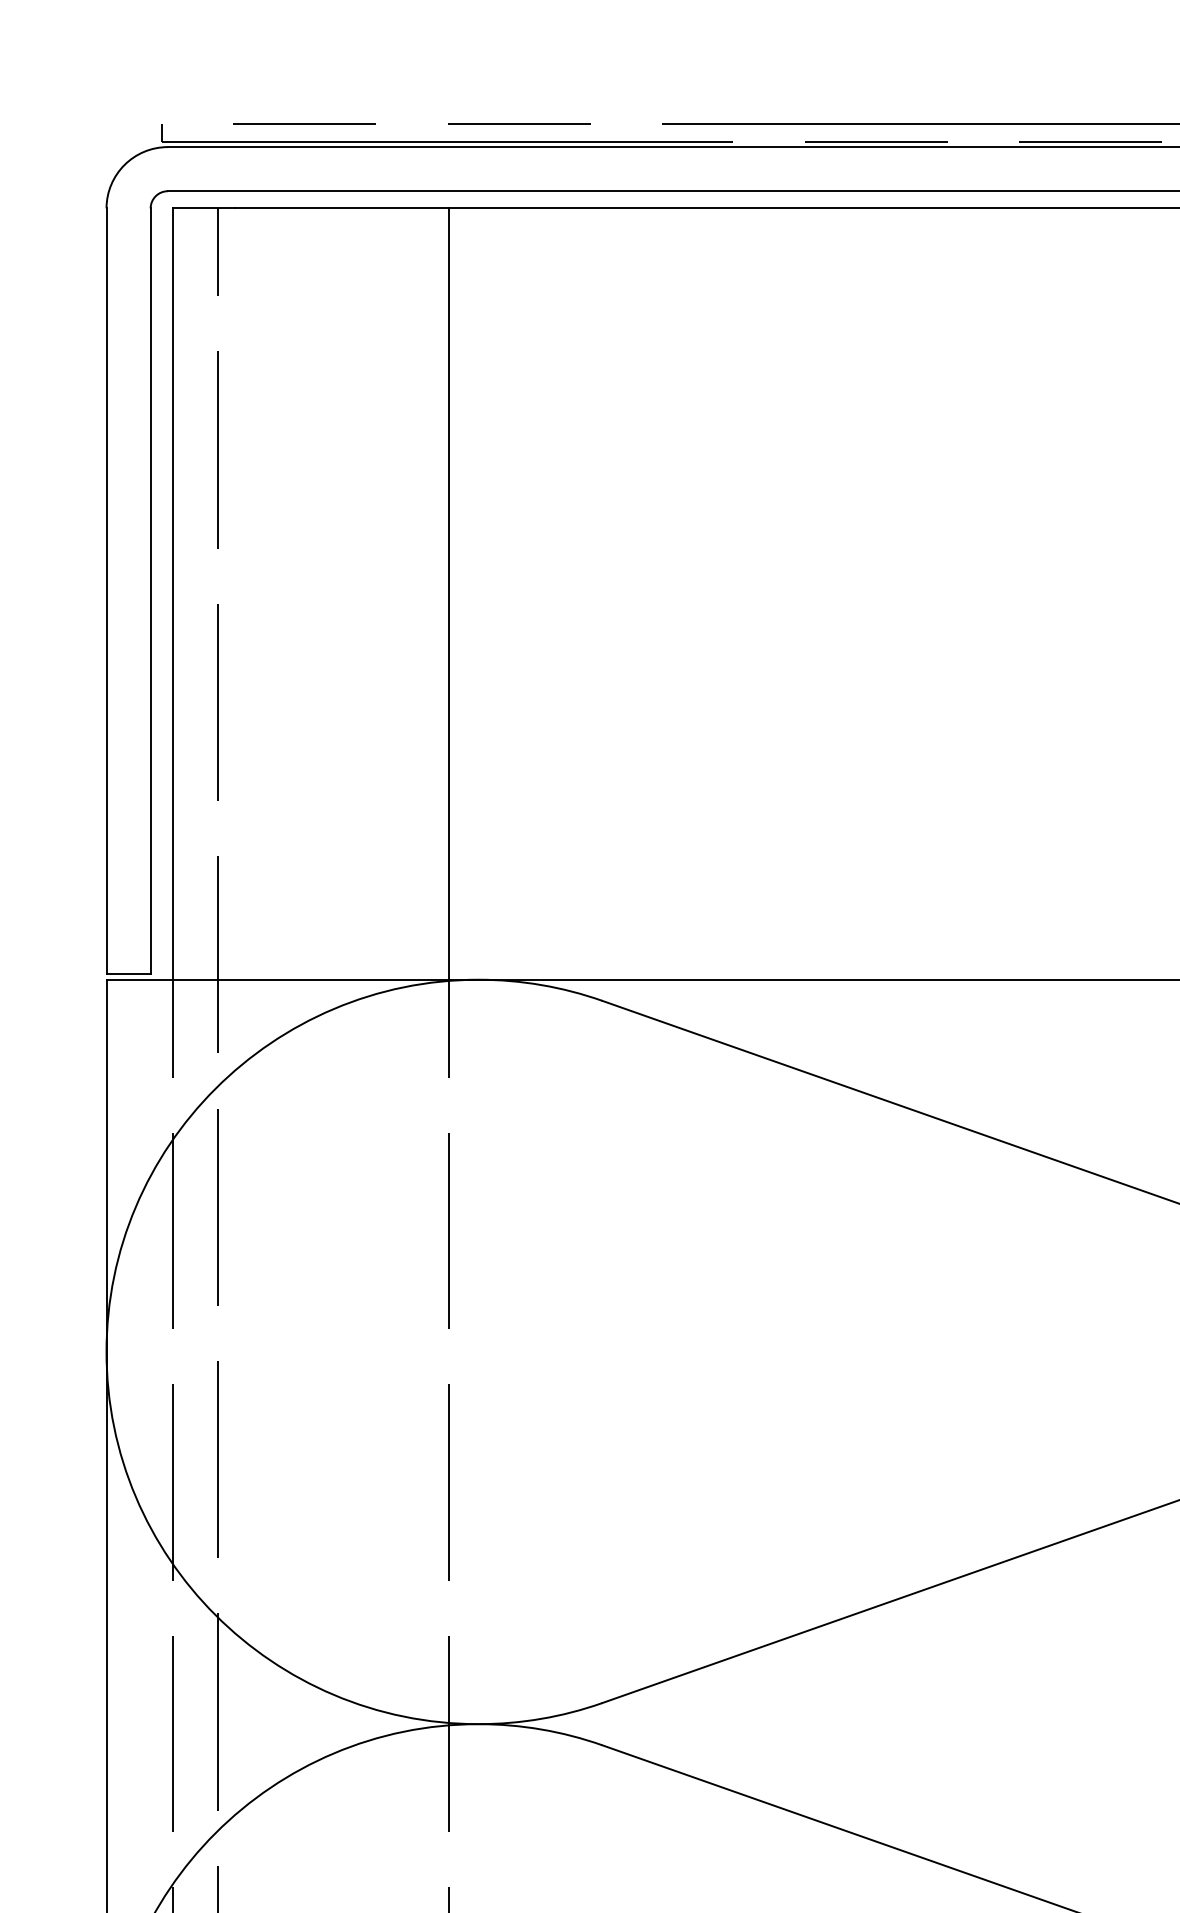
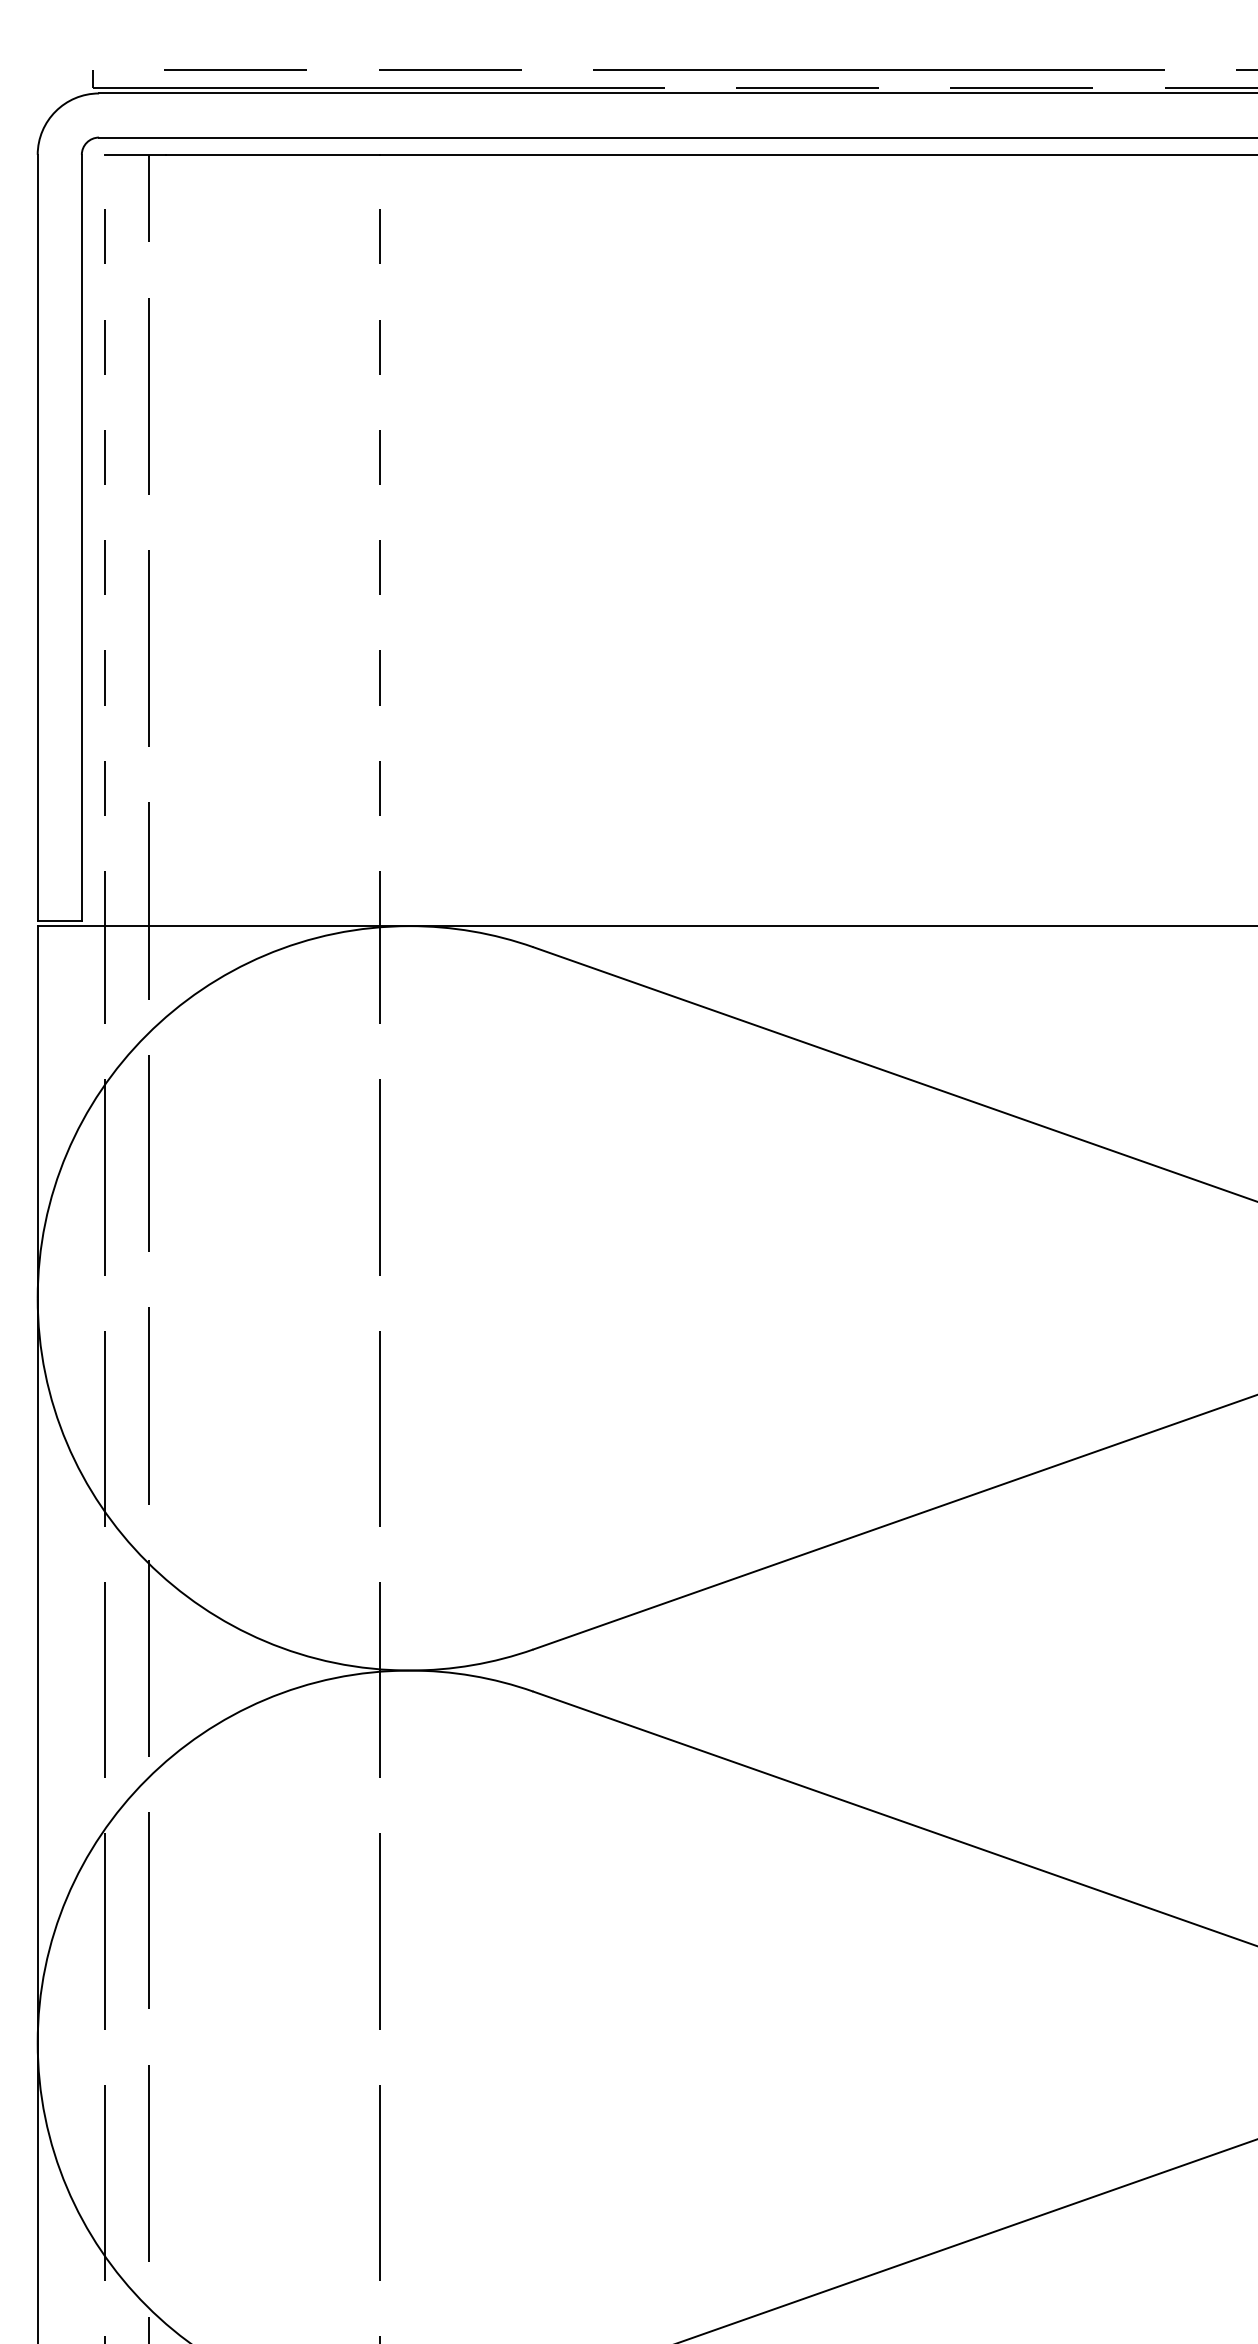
line: (173, 594) -> (104, 540), solid -> dashed
line: (449, 594) -> (380, 540), solid -> dashed

